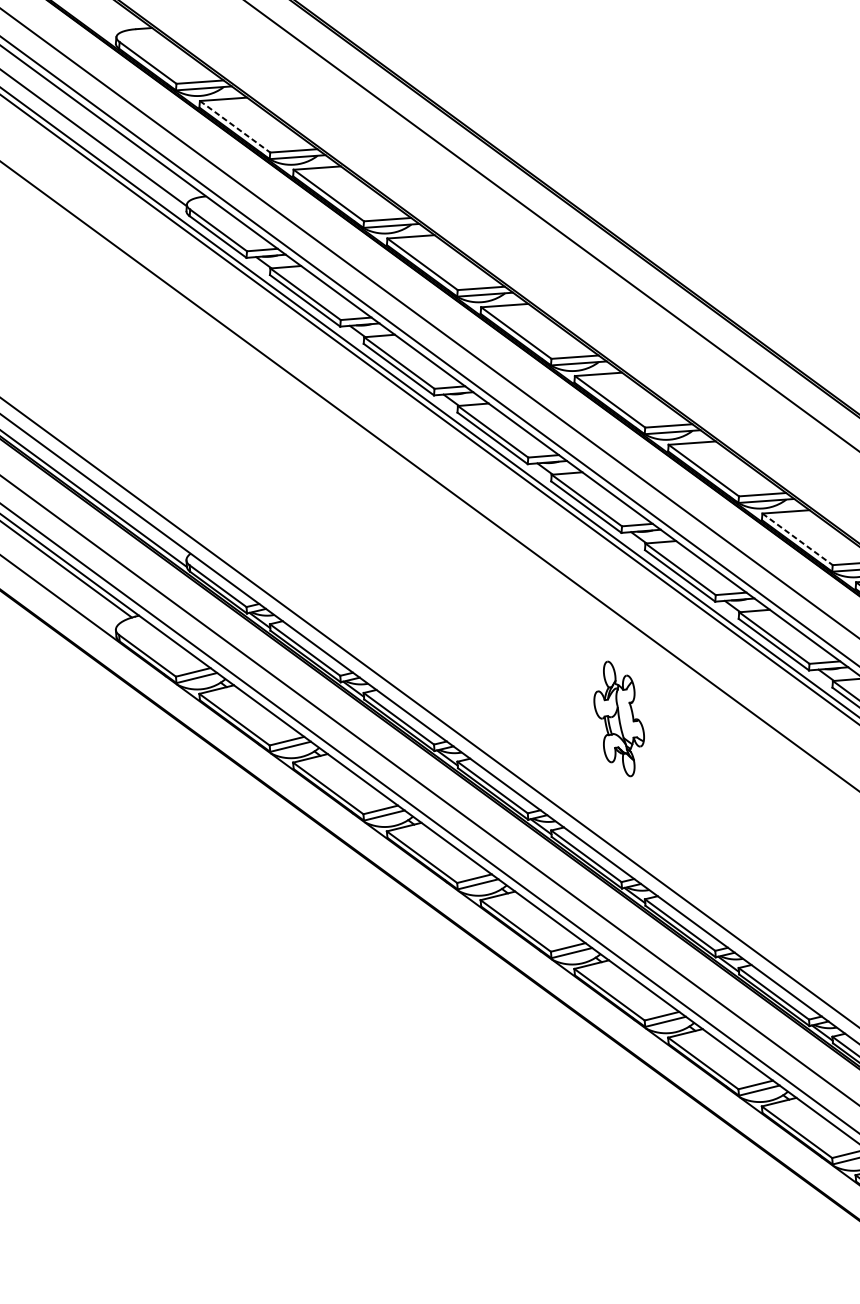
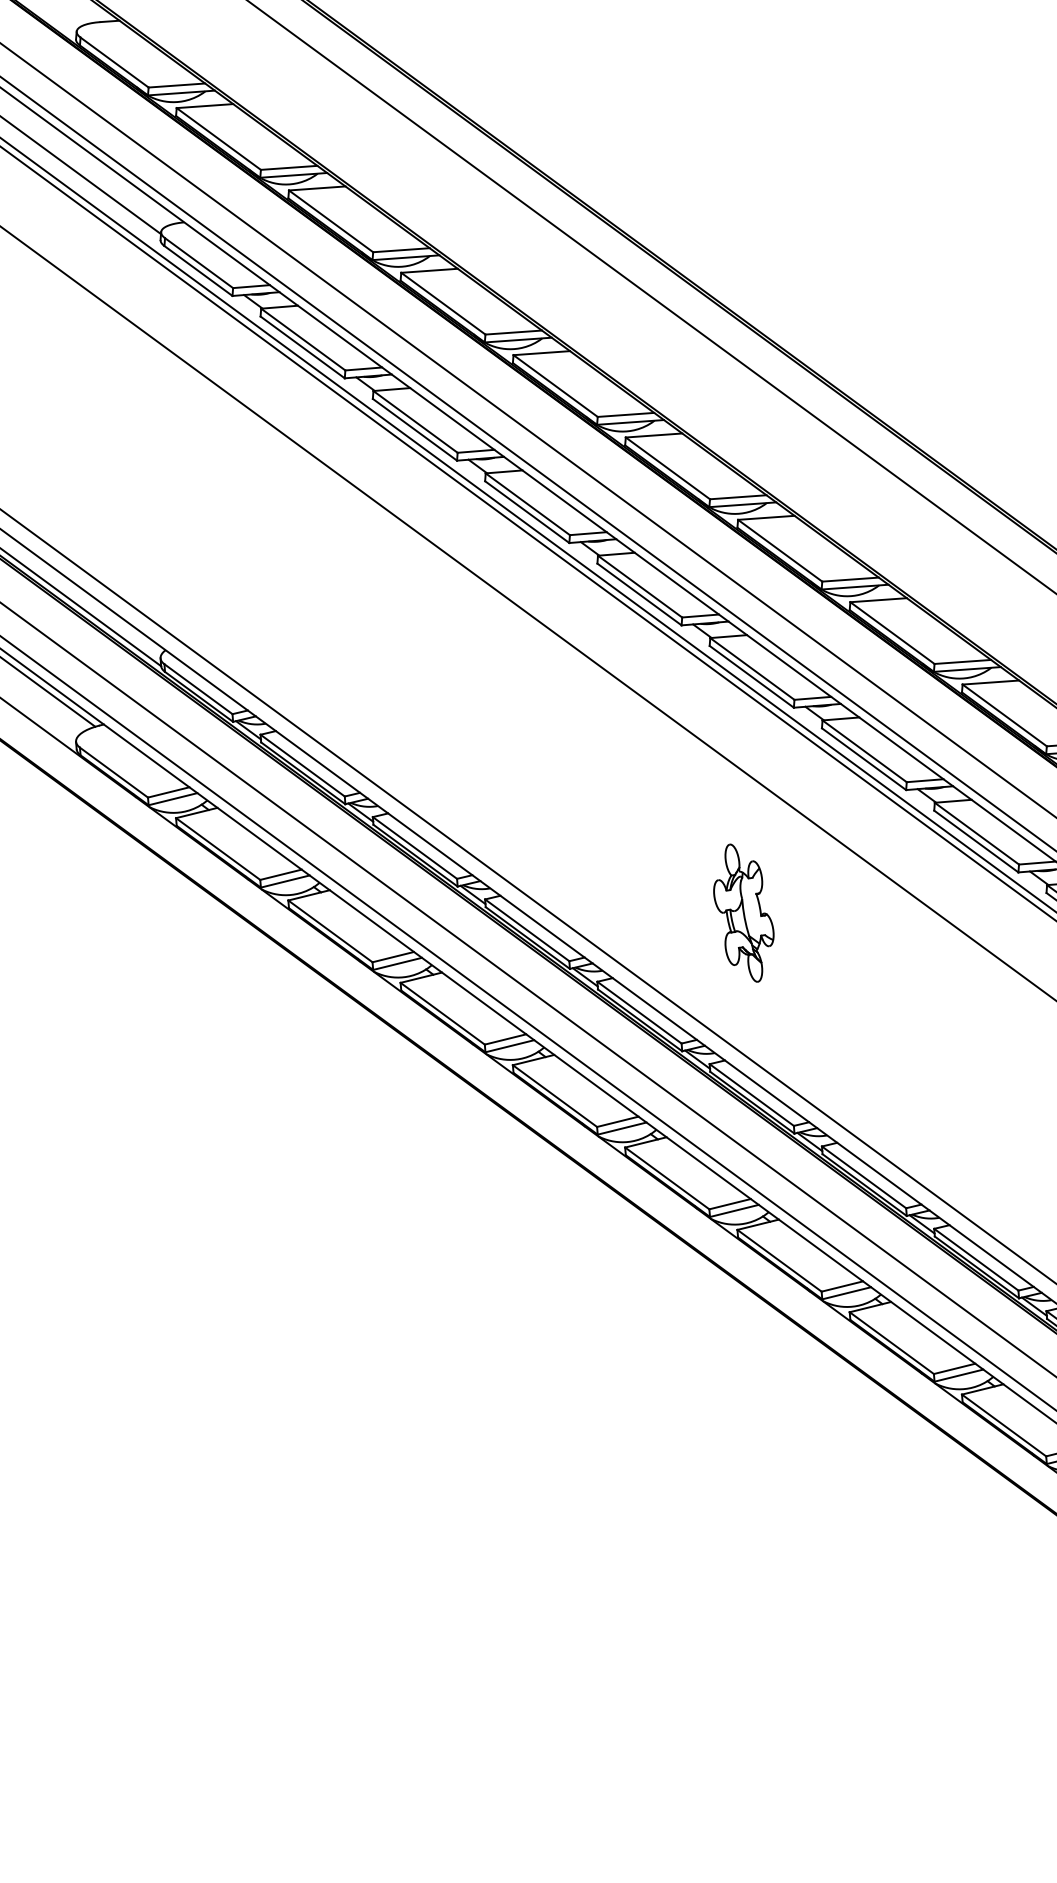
line: (235, 127) -> (219, 139), dashed -> solid
line: (797, 539) -> (892, 633), dashed -> solid
part: (618, 718) -> (743, 912), moved

